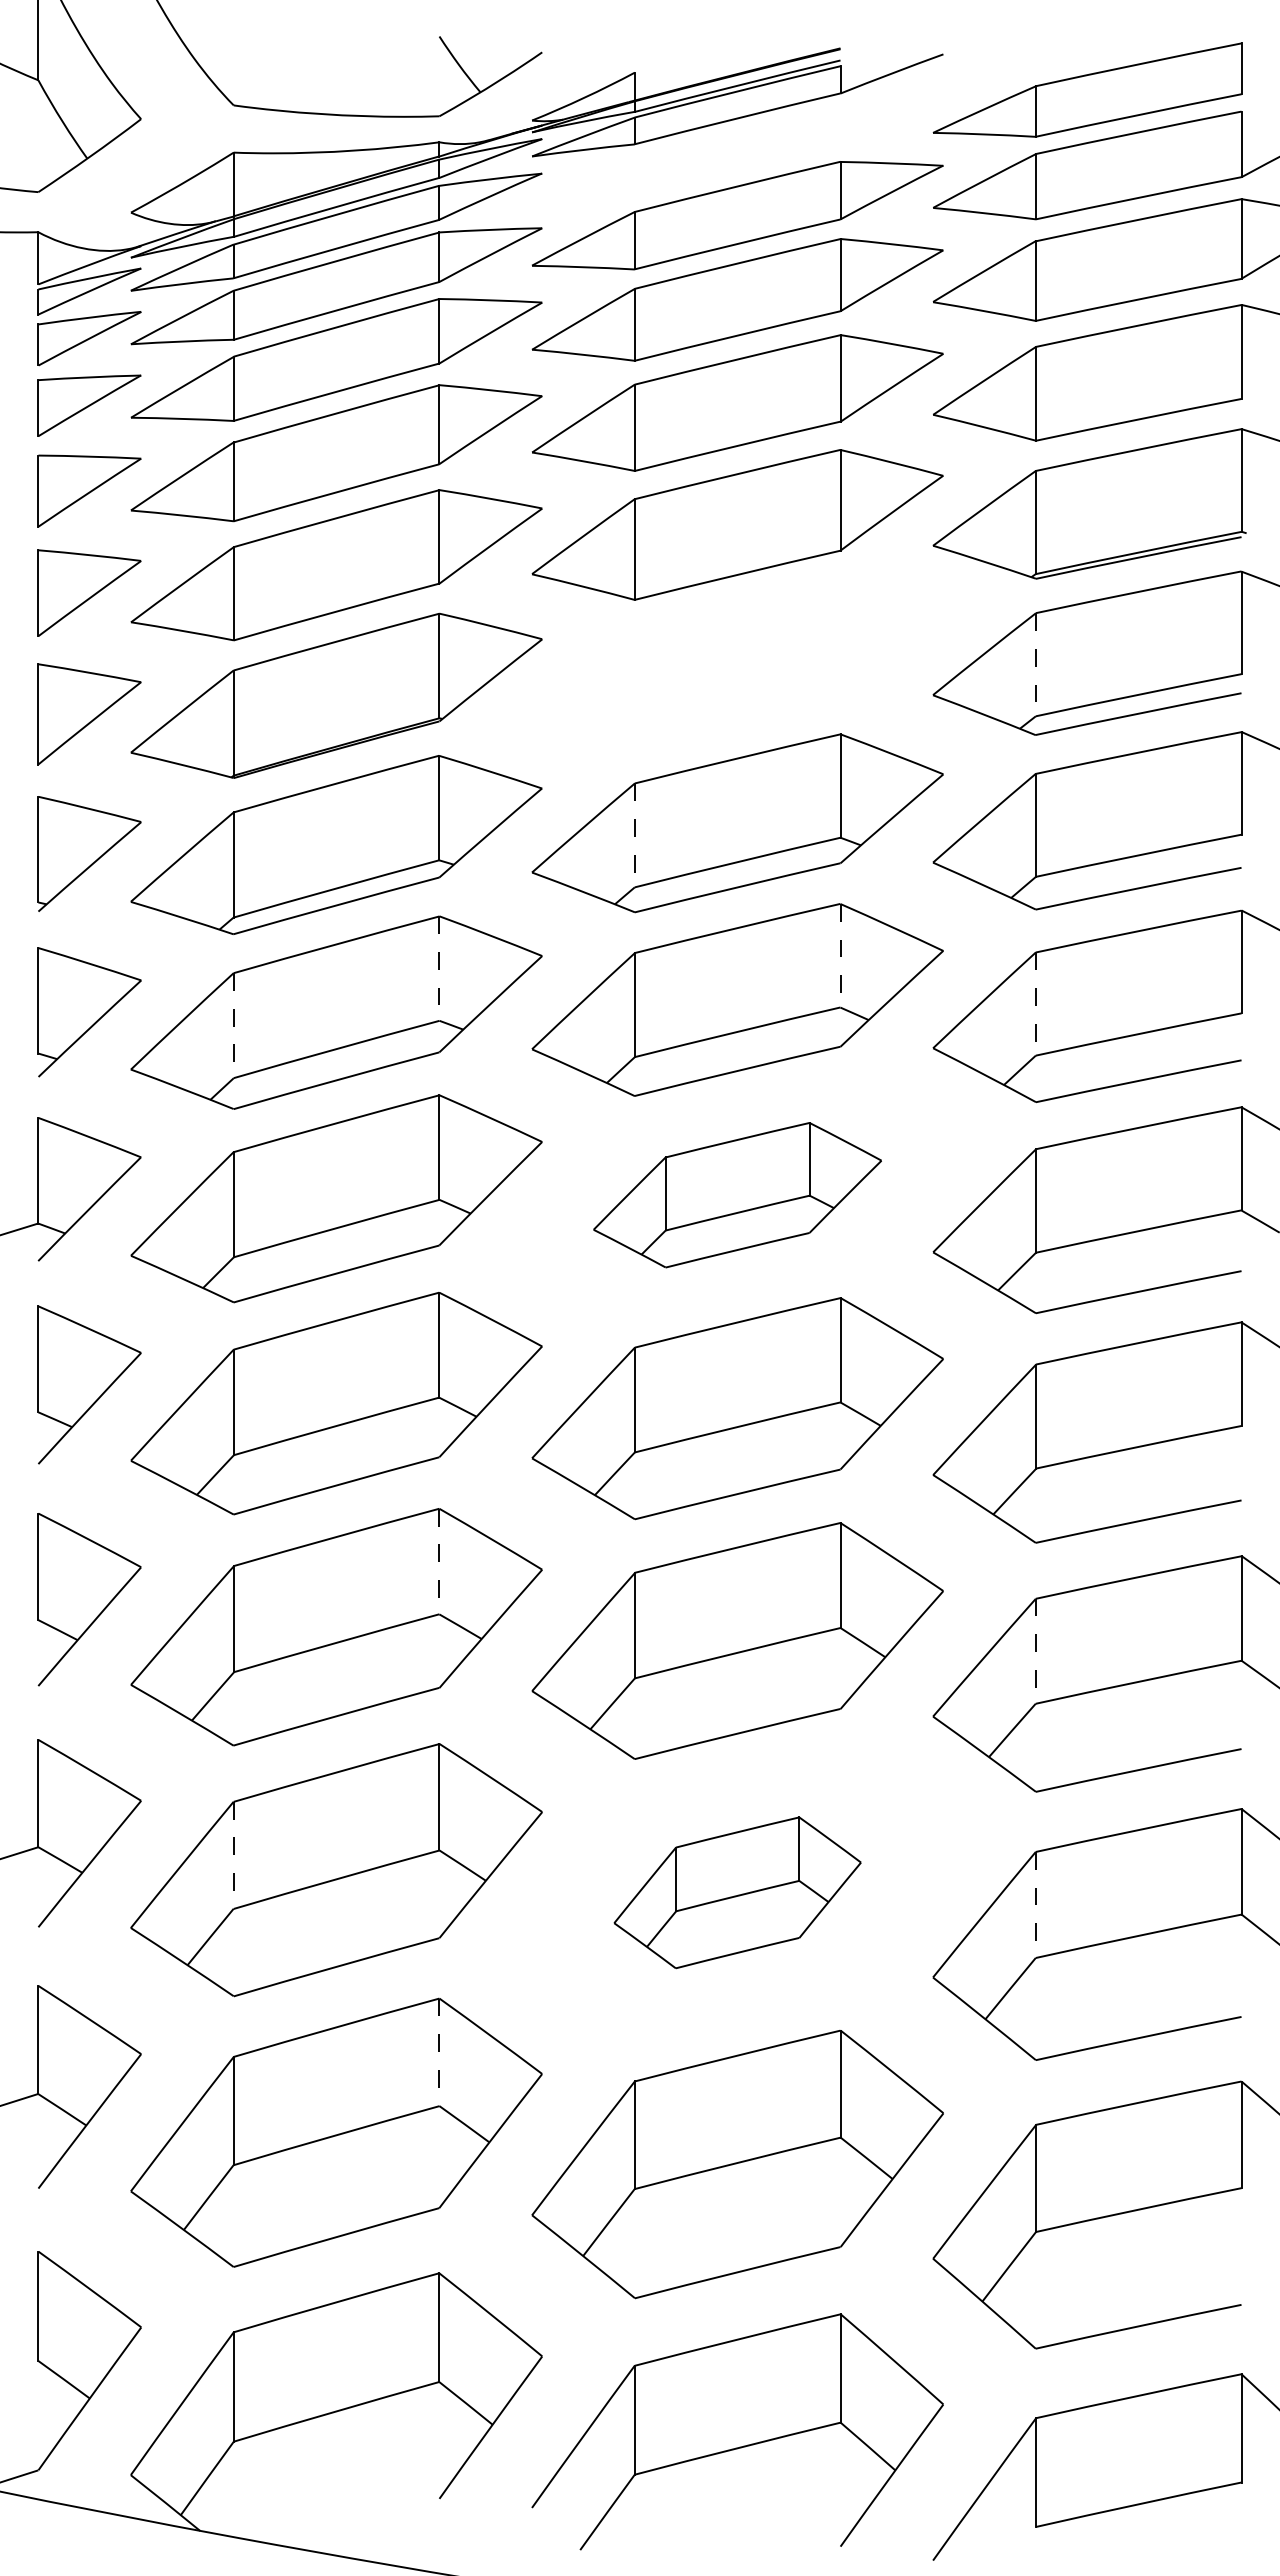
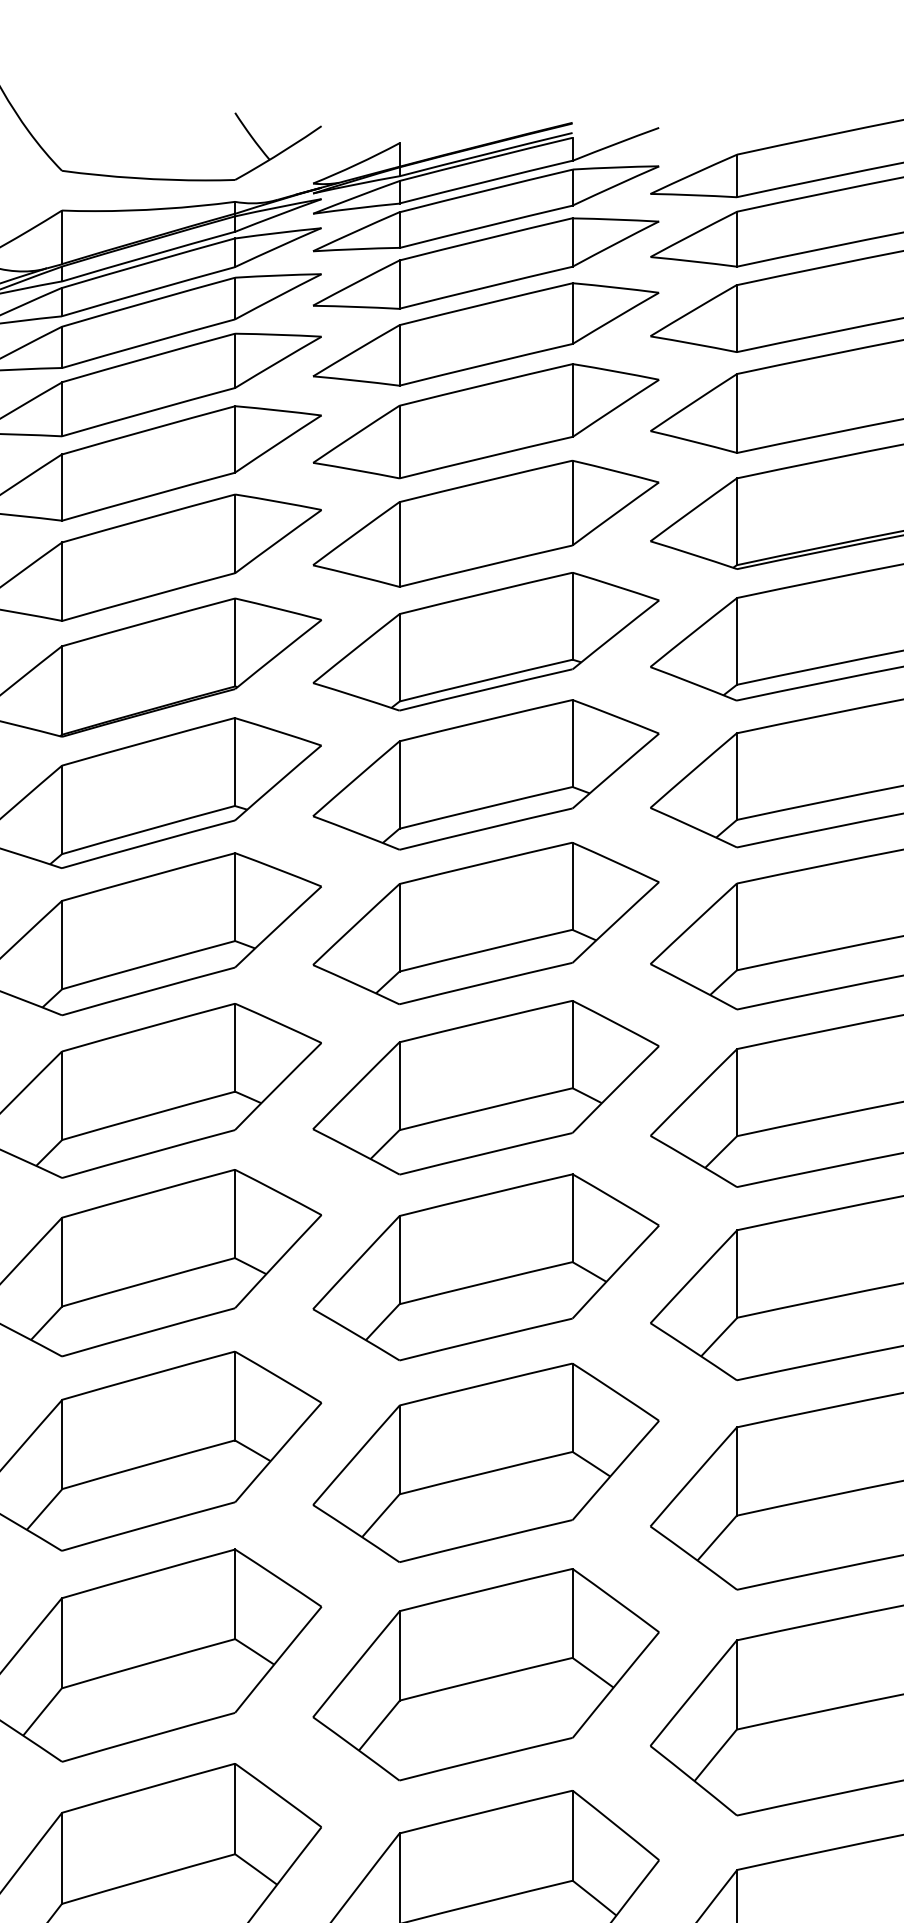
part: (737, 150) -> (485, 208), added
part: (737, 664) -> (485, 641), added
line: (1035, 665) -> (736, 642), dashed -> solid
line: (634, 835) -> (399, 785), dashed -> solid
line: (840, 955) -> (572, 886), dashed -> solid
line: (439, 969) -> (235, 897), dashed -> solid
line: (1035, 1004) -> (736, 927), dashed -> solid
line: (233, 1026) -> (61, 945), dashed -> solid
part: (737, 1195) -> (485, 1088), size x1.43
line: (439, 1561) -> (235, 1395), dashed -> solid
line: (1035, 1651) -> (736, 1471), dashed -> solid
line: (233, 1855) -> (61, 1643), dashed -> solid
part: (737, 1892) -> (485, 1674), size x1.67
line: (1035, 1904) -> (736, 1684), dashed -> solid
line: (439, 2052) -> (235, 1809), dashed -> solid

